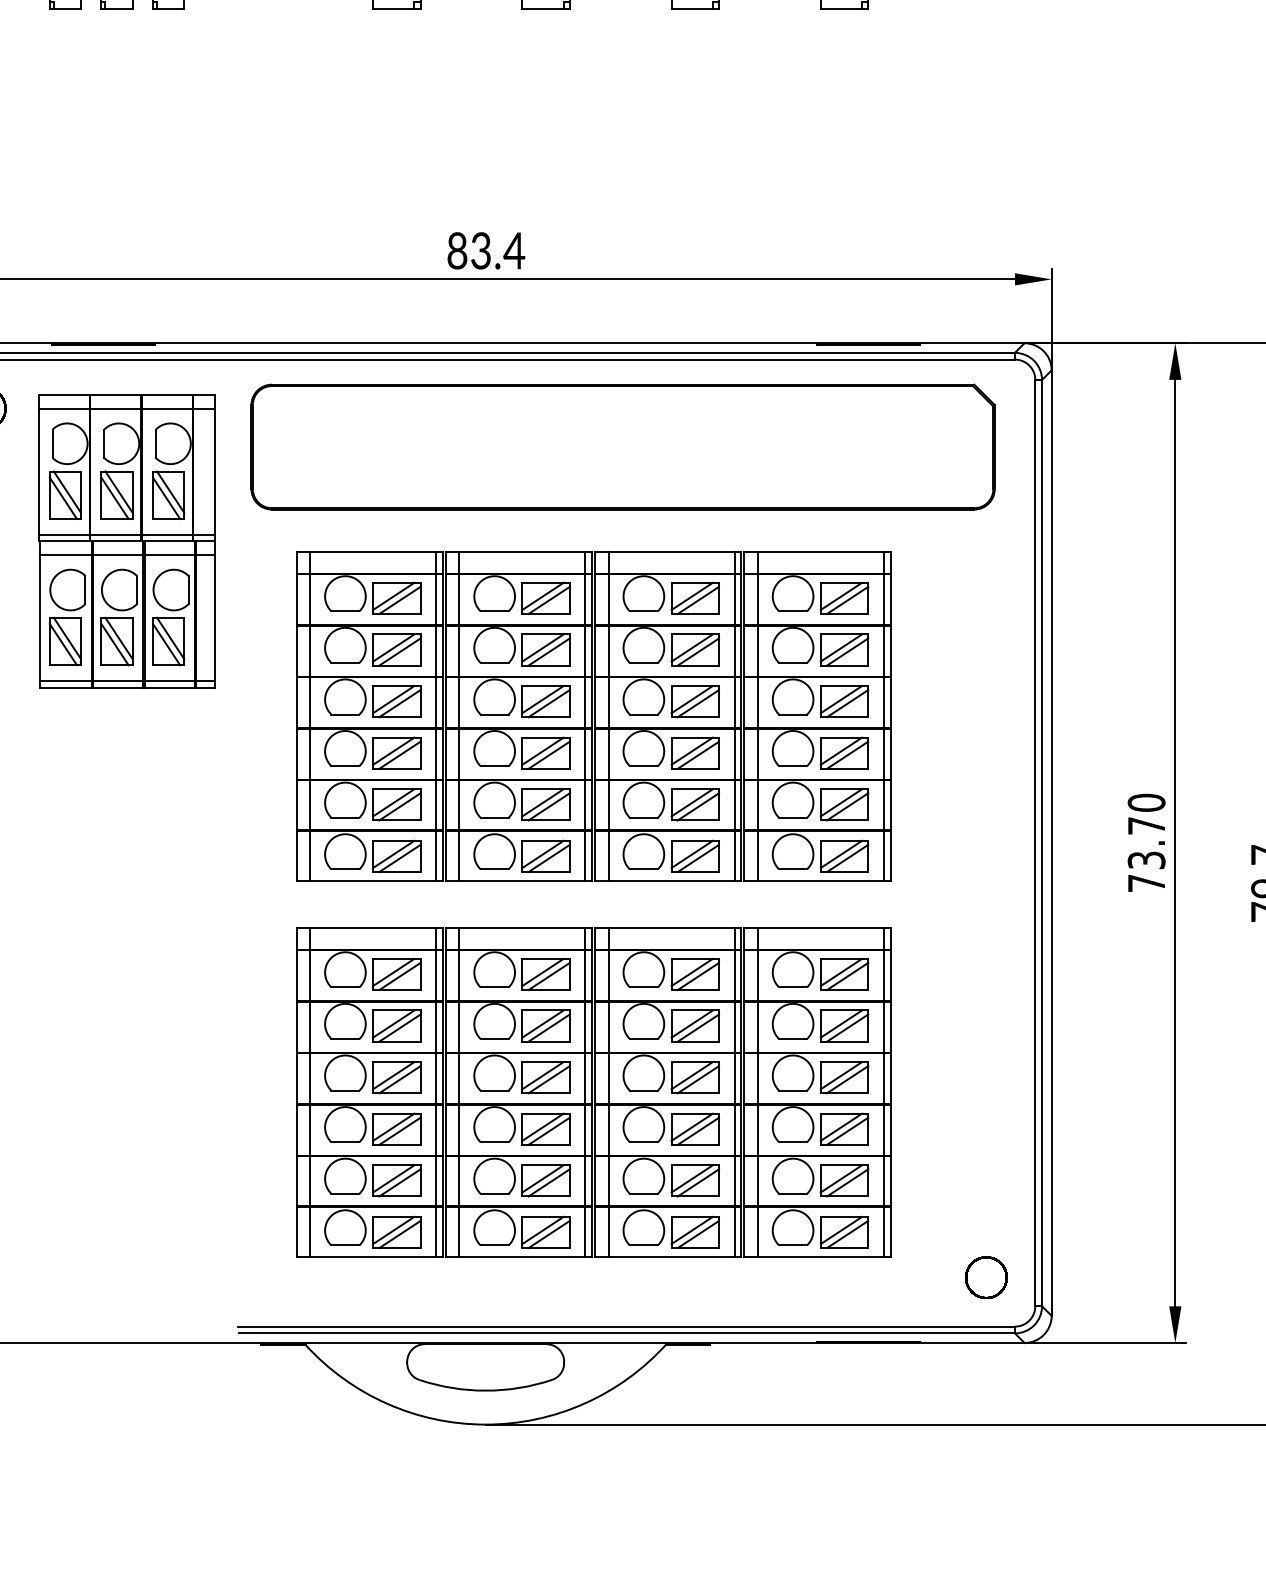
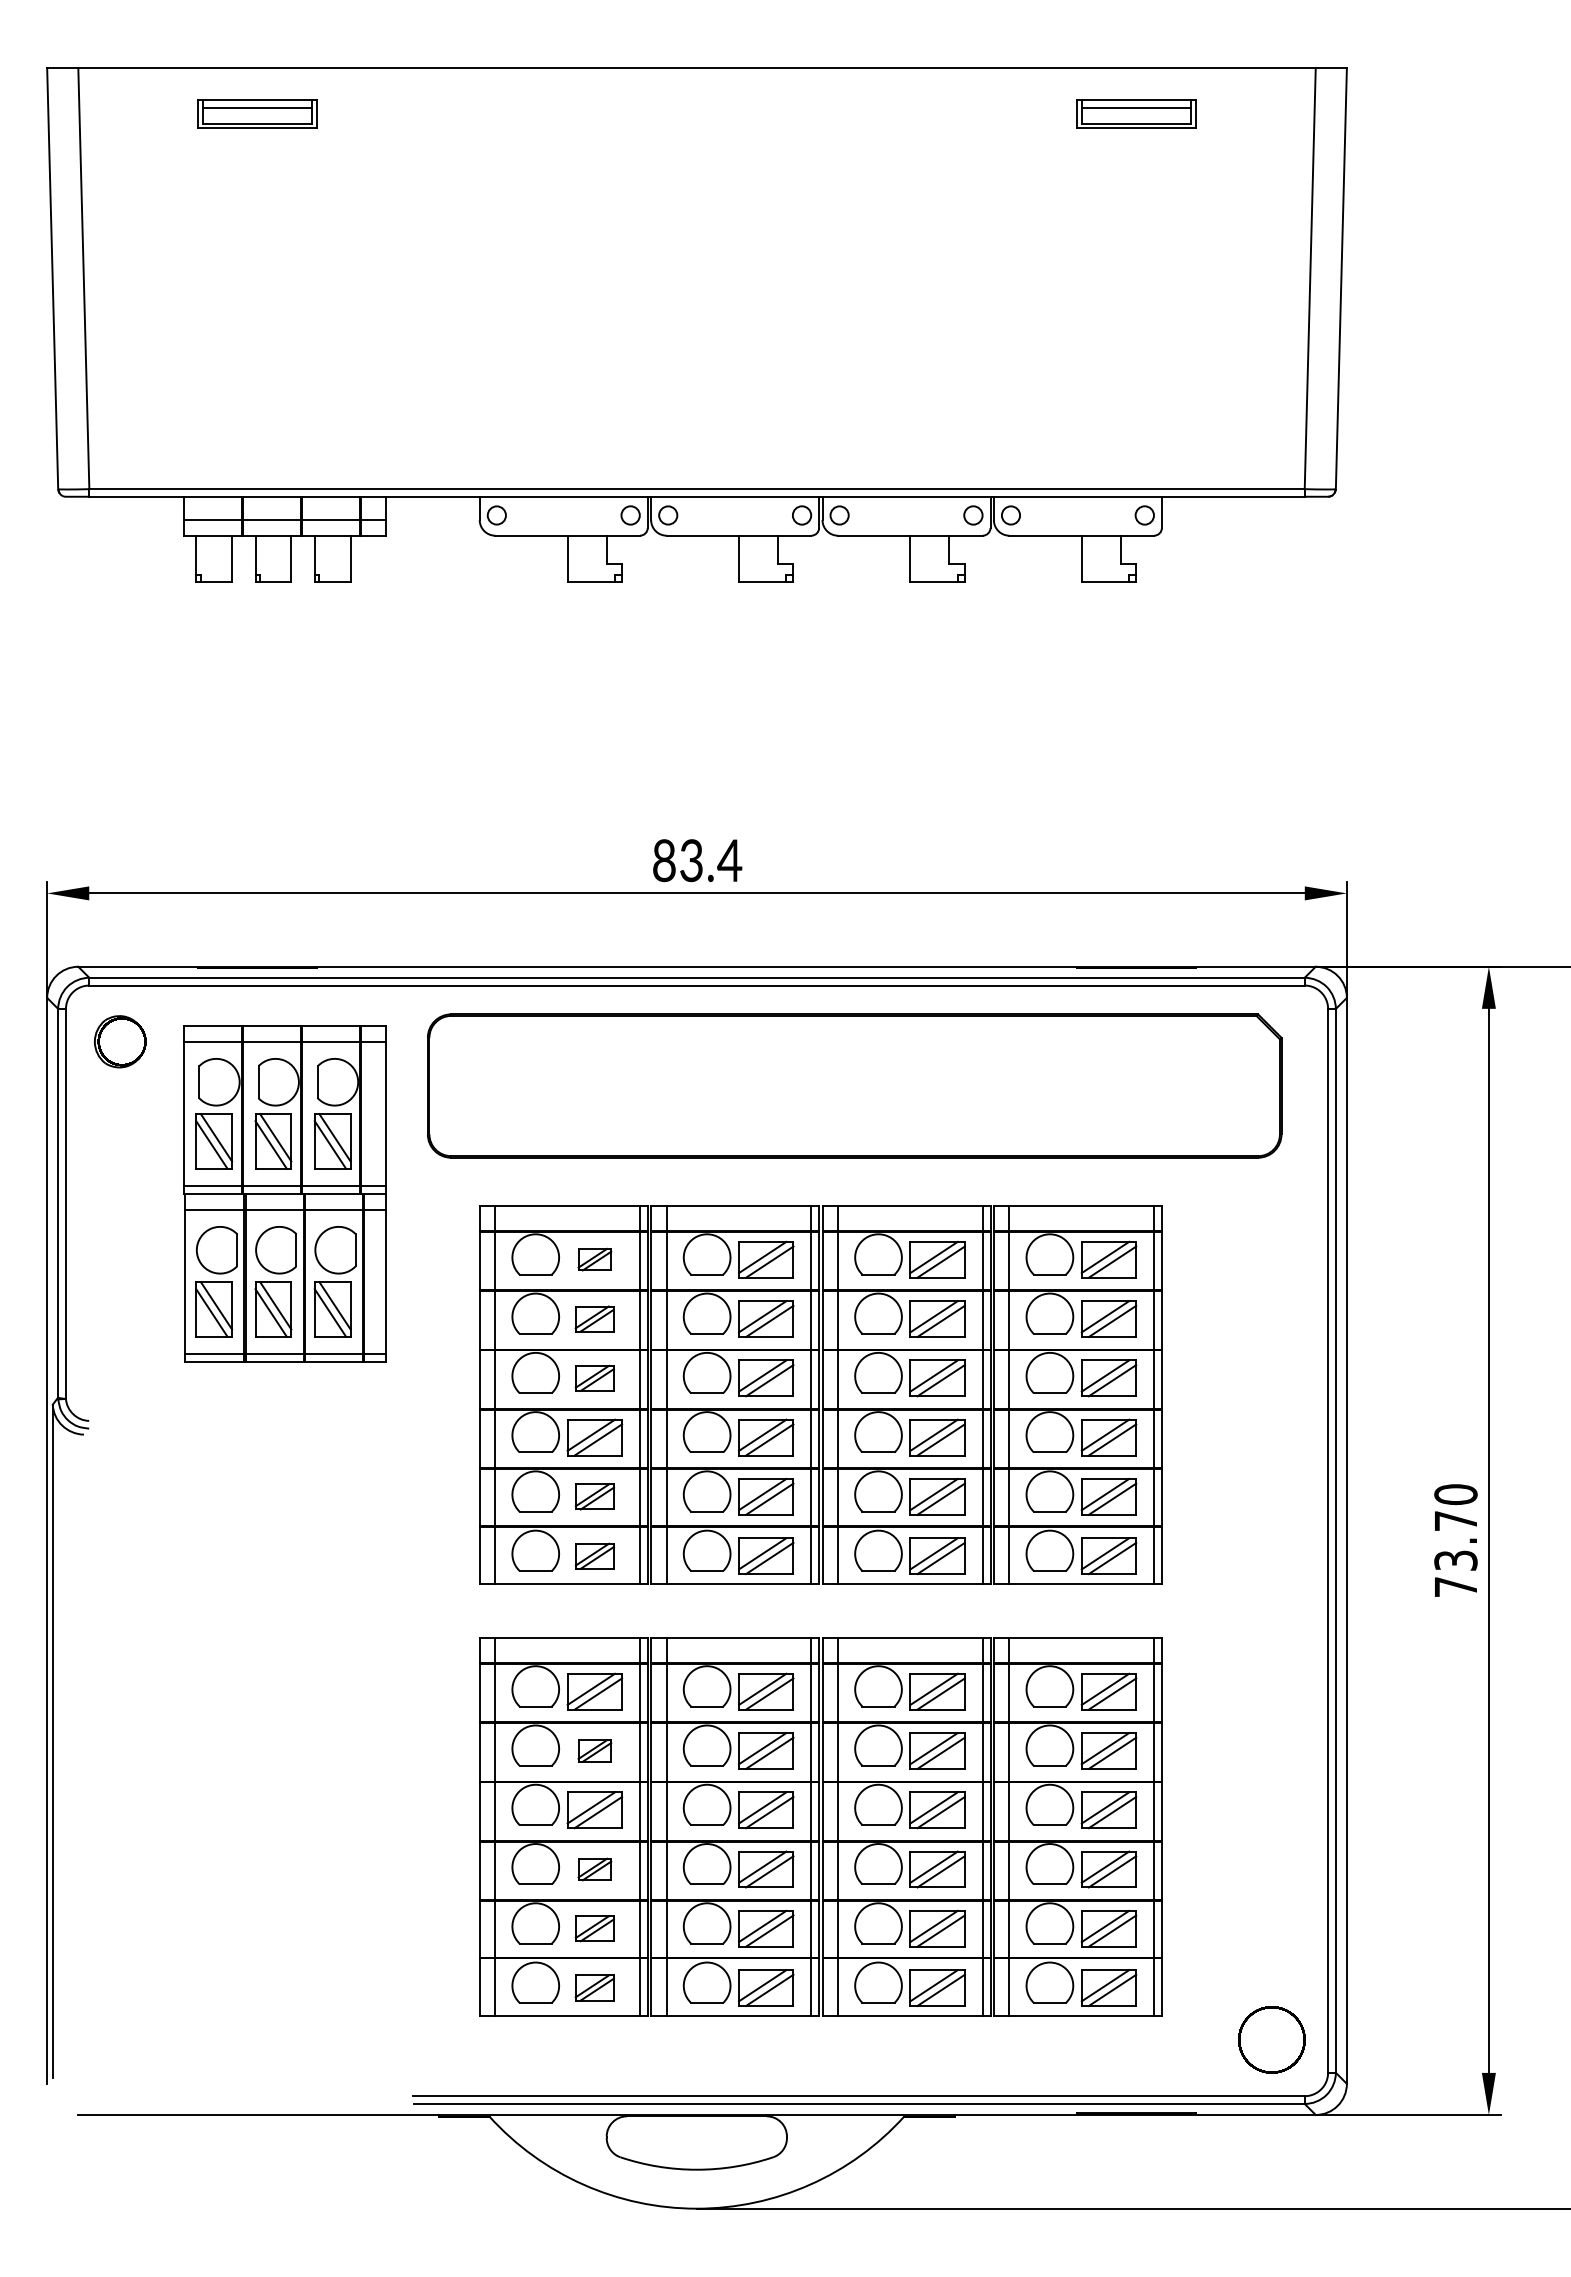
part: (396, 598) -> (594, 1259), size x0.6
part: (396, 649) -> (594, 1318), size x0.7
part: (396, 701) -> (594, 1378), size x0.7
part: (396, 804) -> (594, 1496), size x0.7
part: (396, 856) -> (594, 1556), size x0.7
part: (396, 1025) -> (594, 1750), size x0.6
part: (396, 1129) -> (594, 1869), size x0.6
part: (396, 1180) -> (594, 1928), size x0.7
part: (396, 1232) -> (594, 1987), size x0.7
part: (986, 1277) -> (1271, 2039), size x1.4

